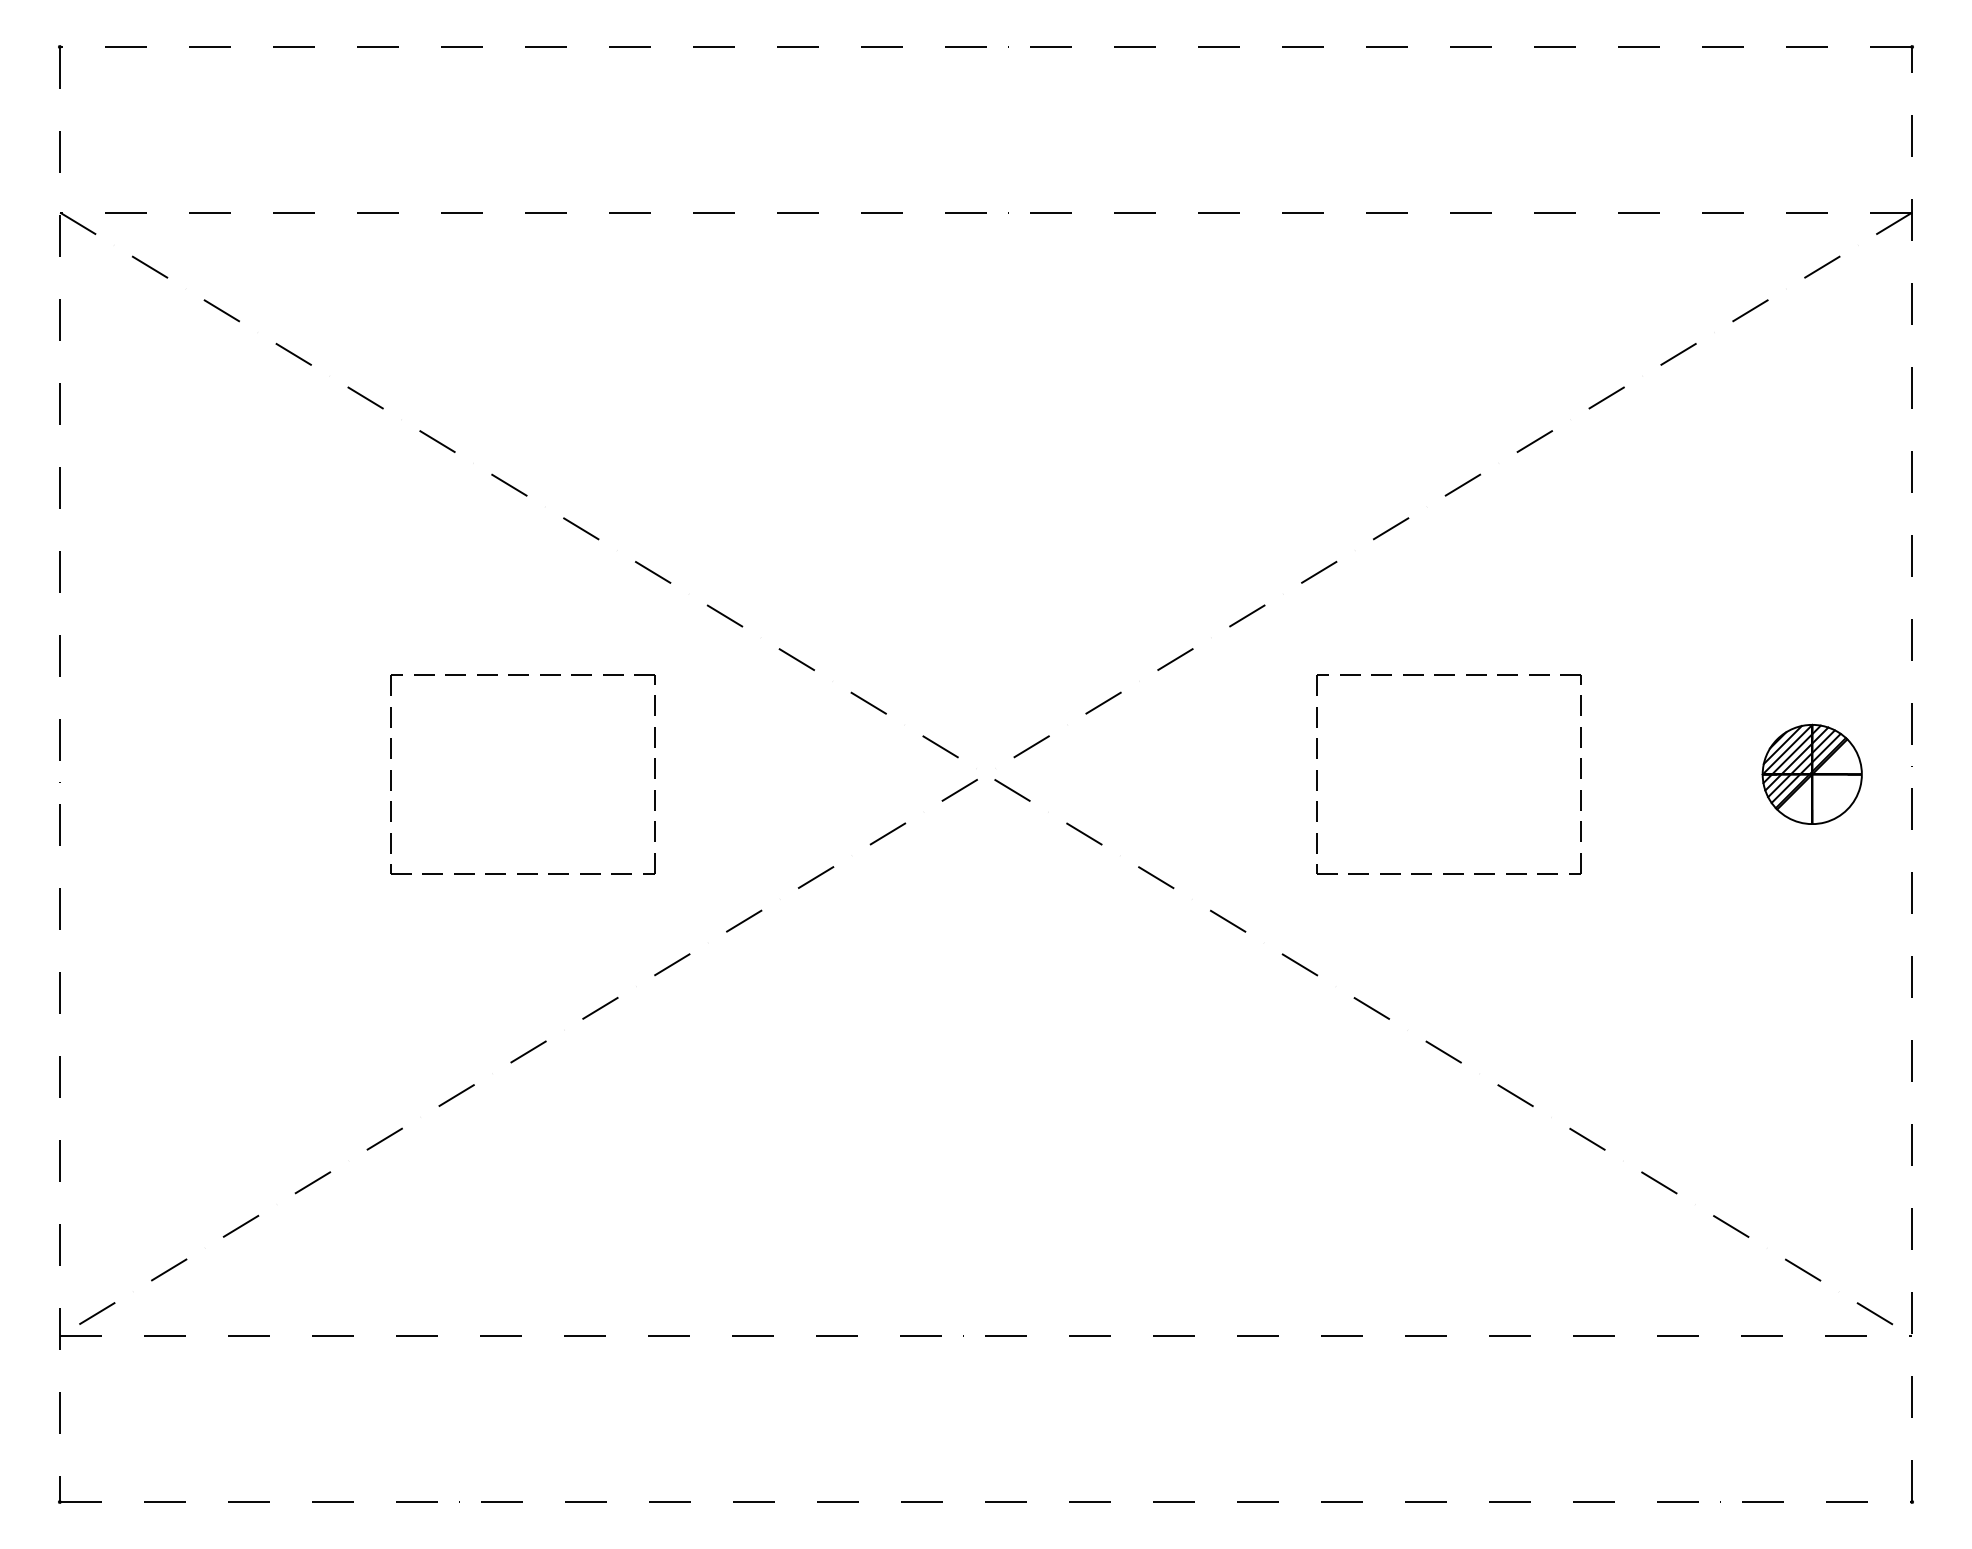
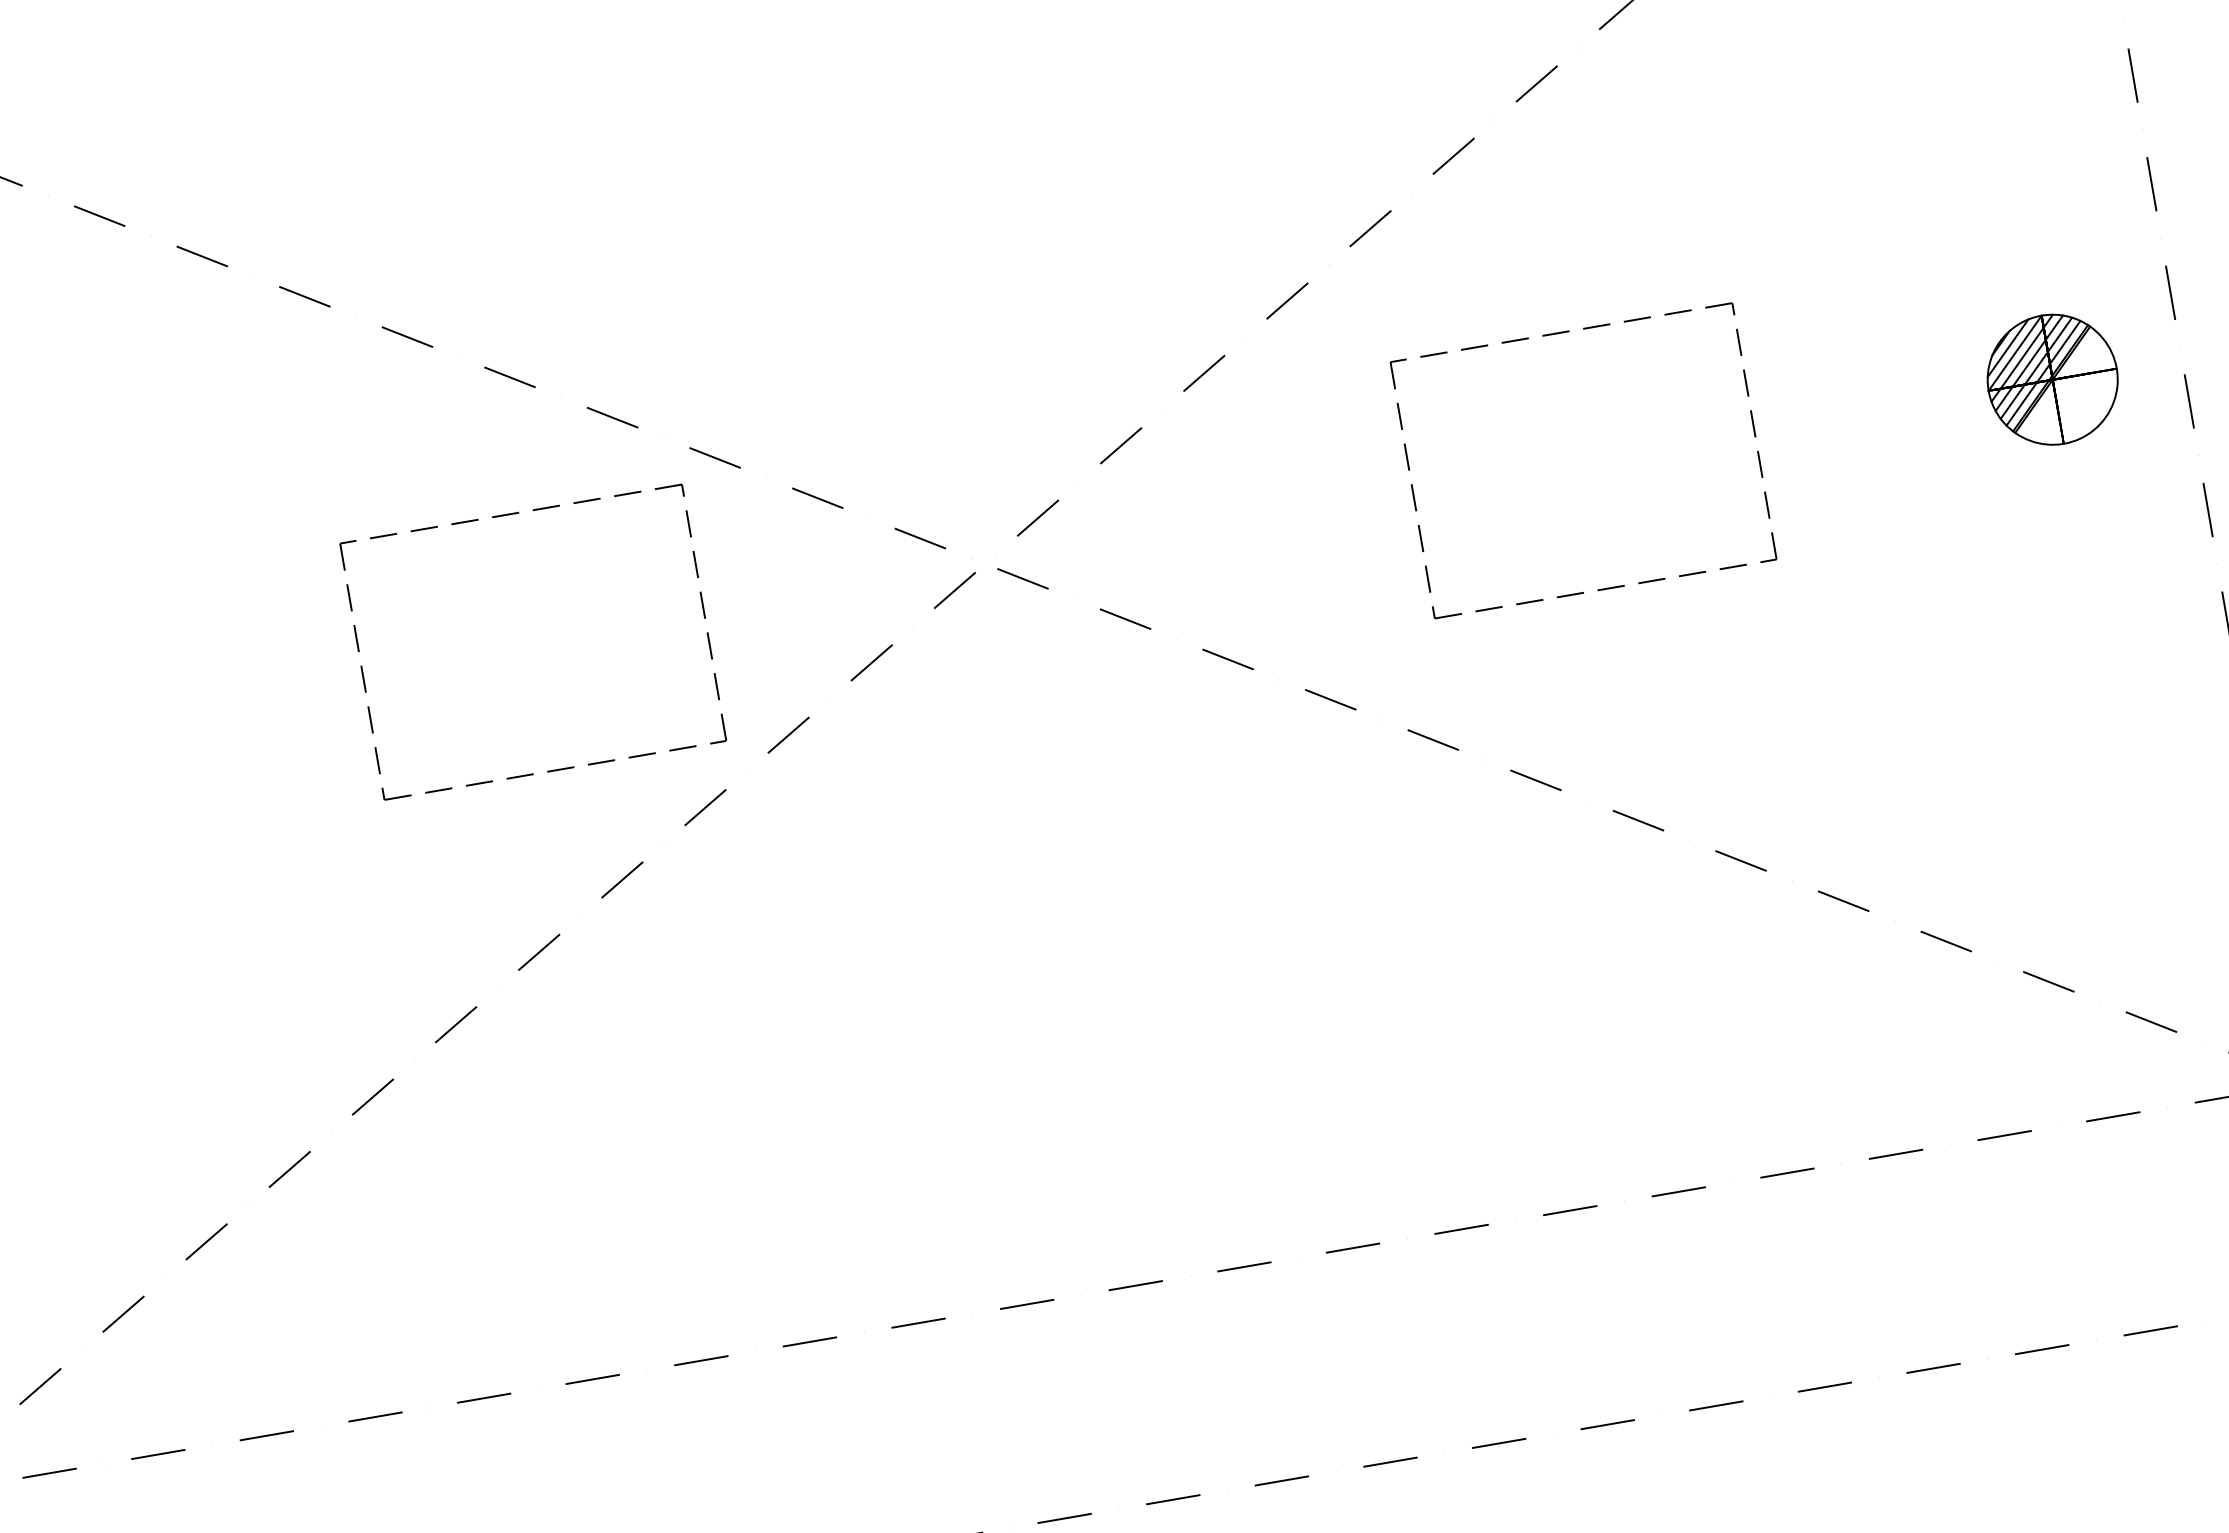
part: (522, 675) -> (510, 514), moved

